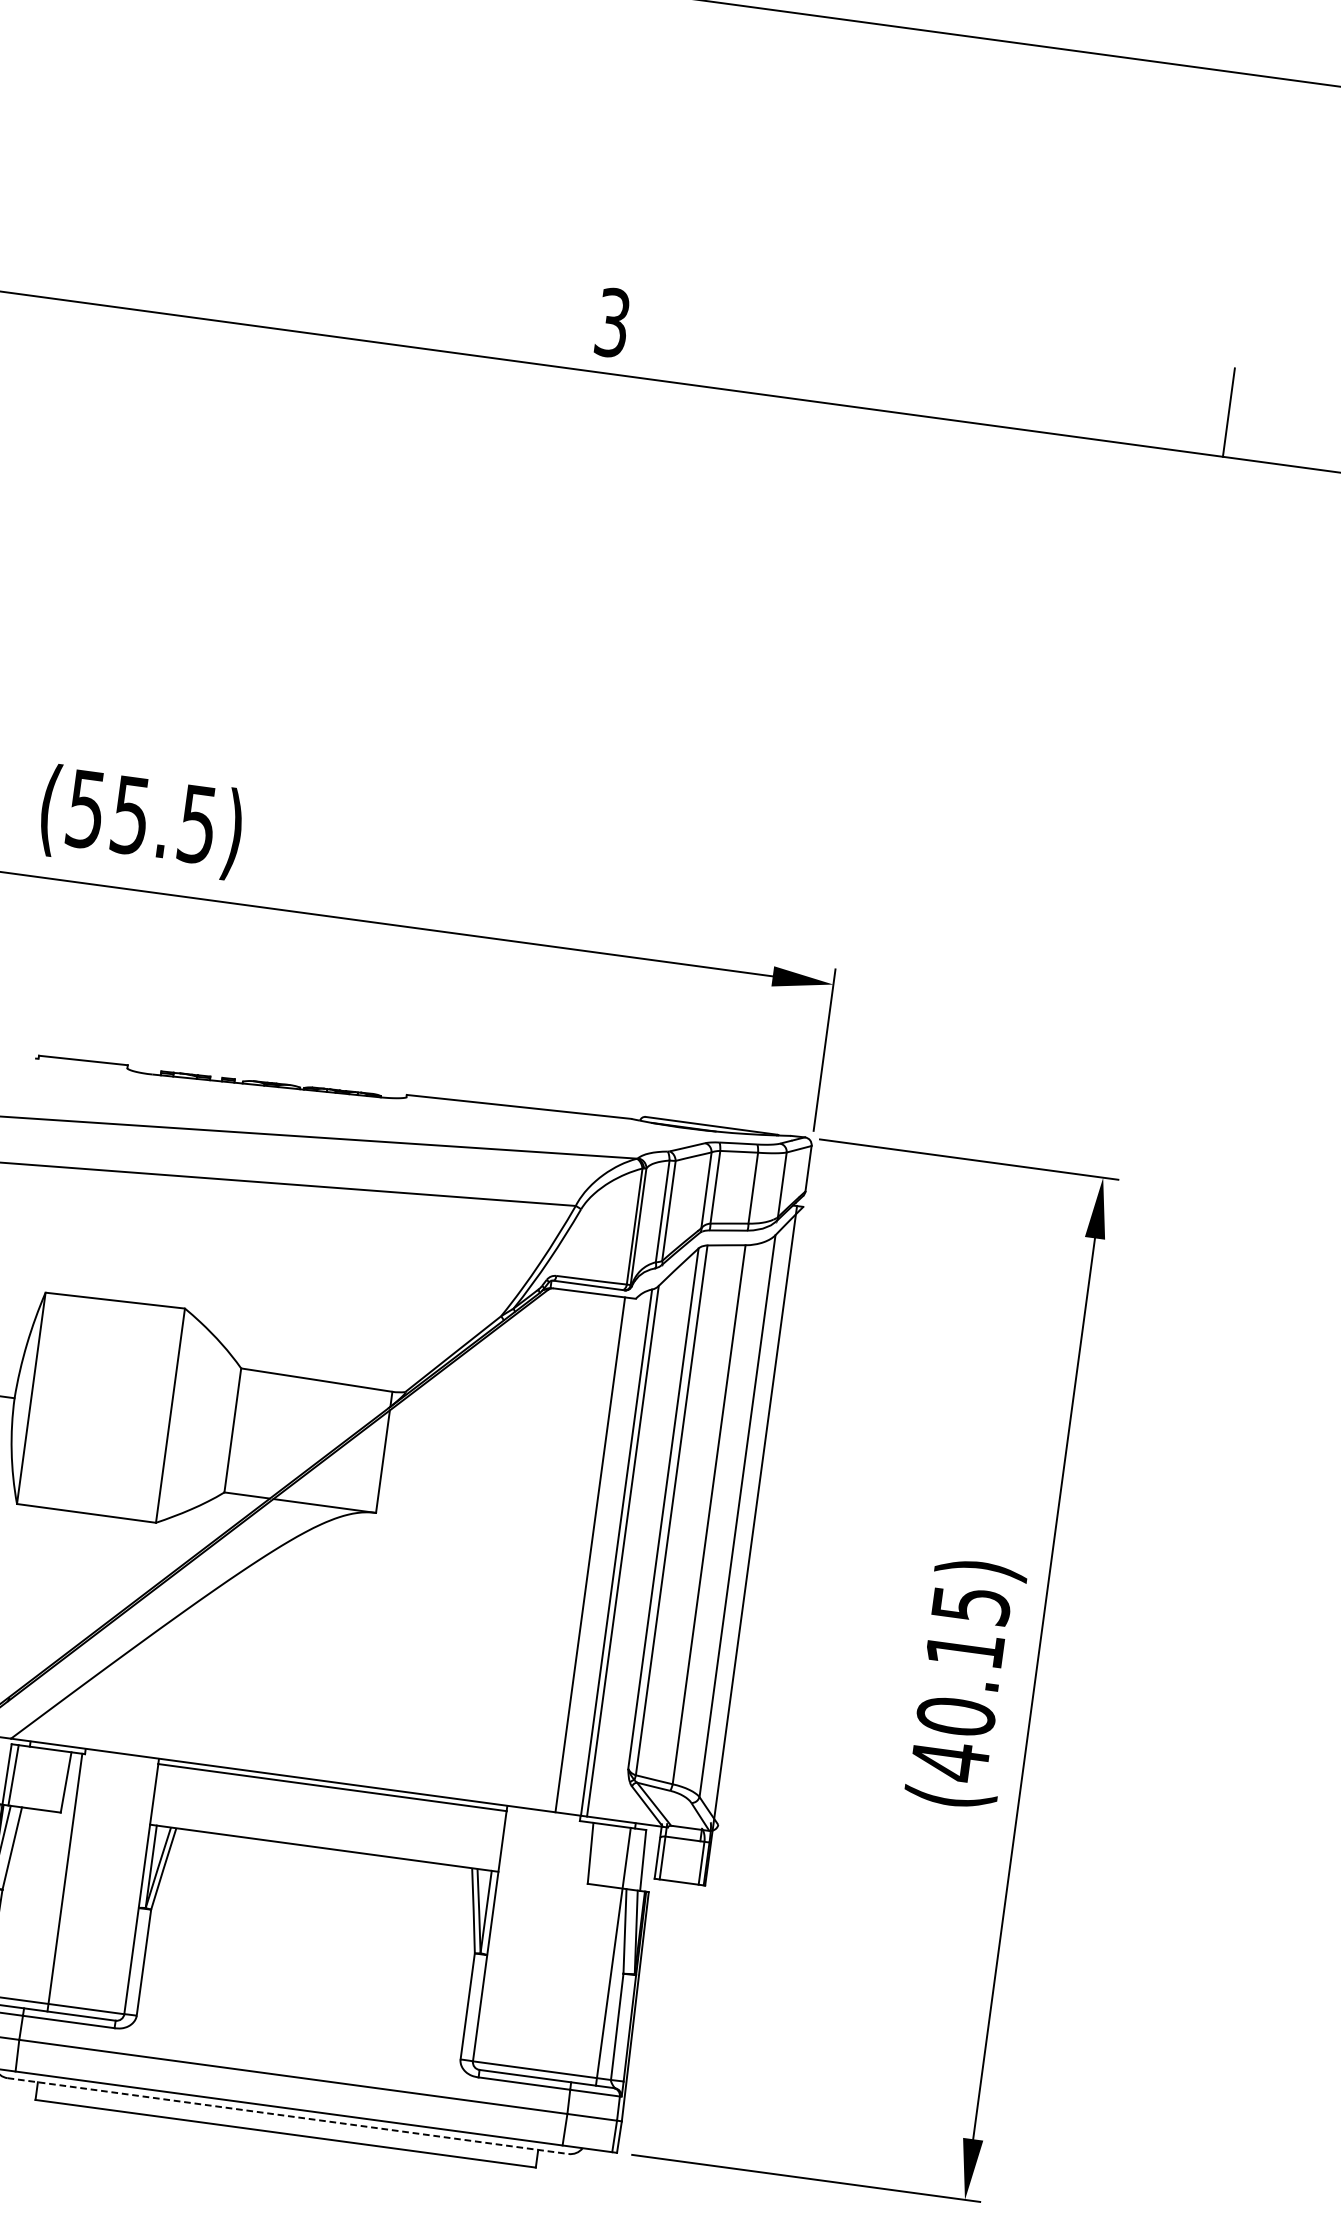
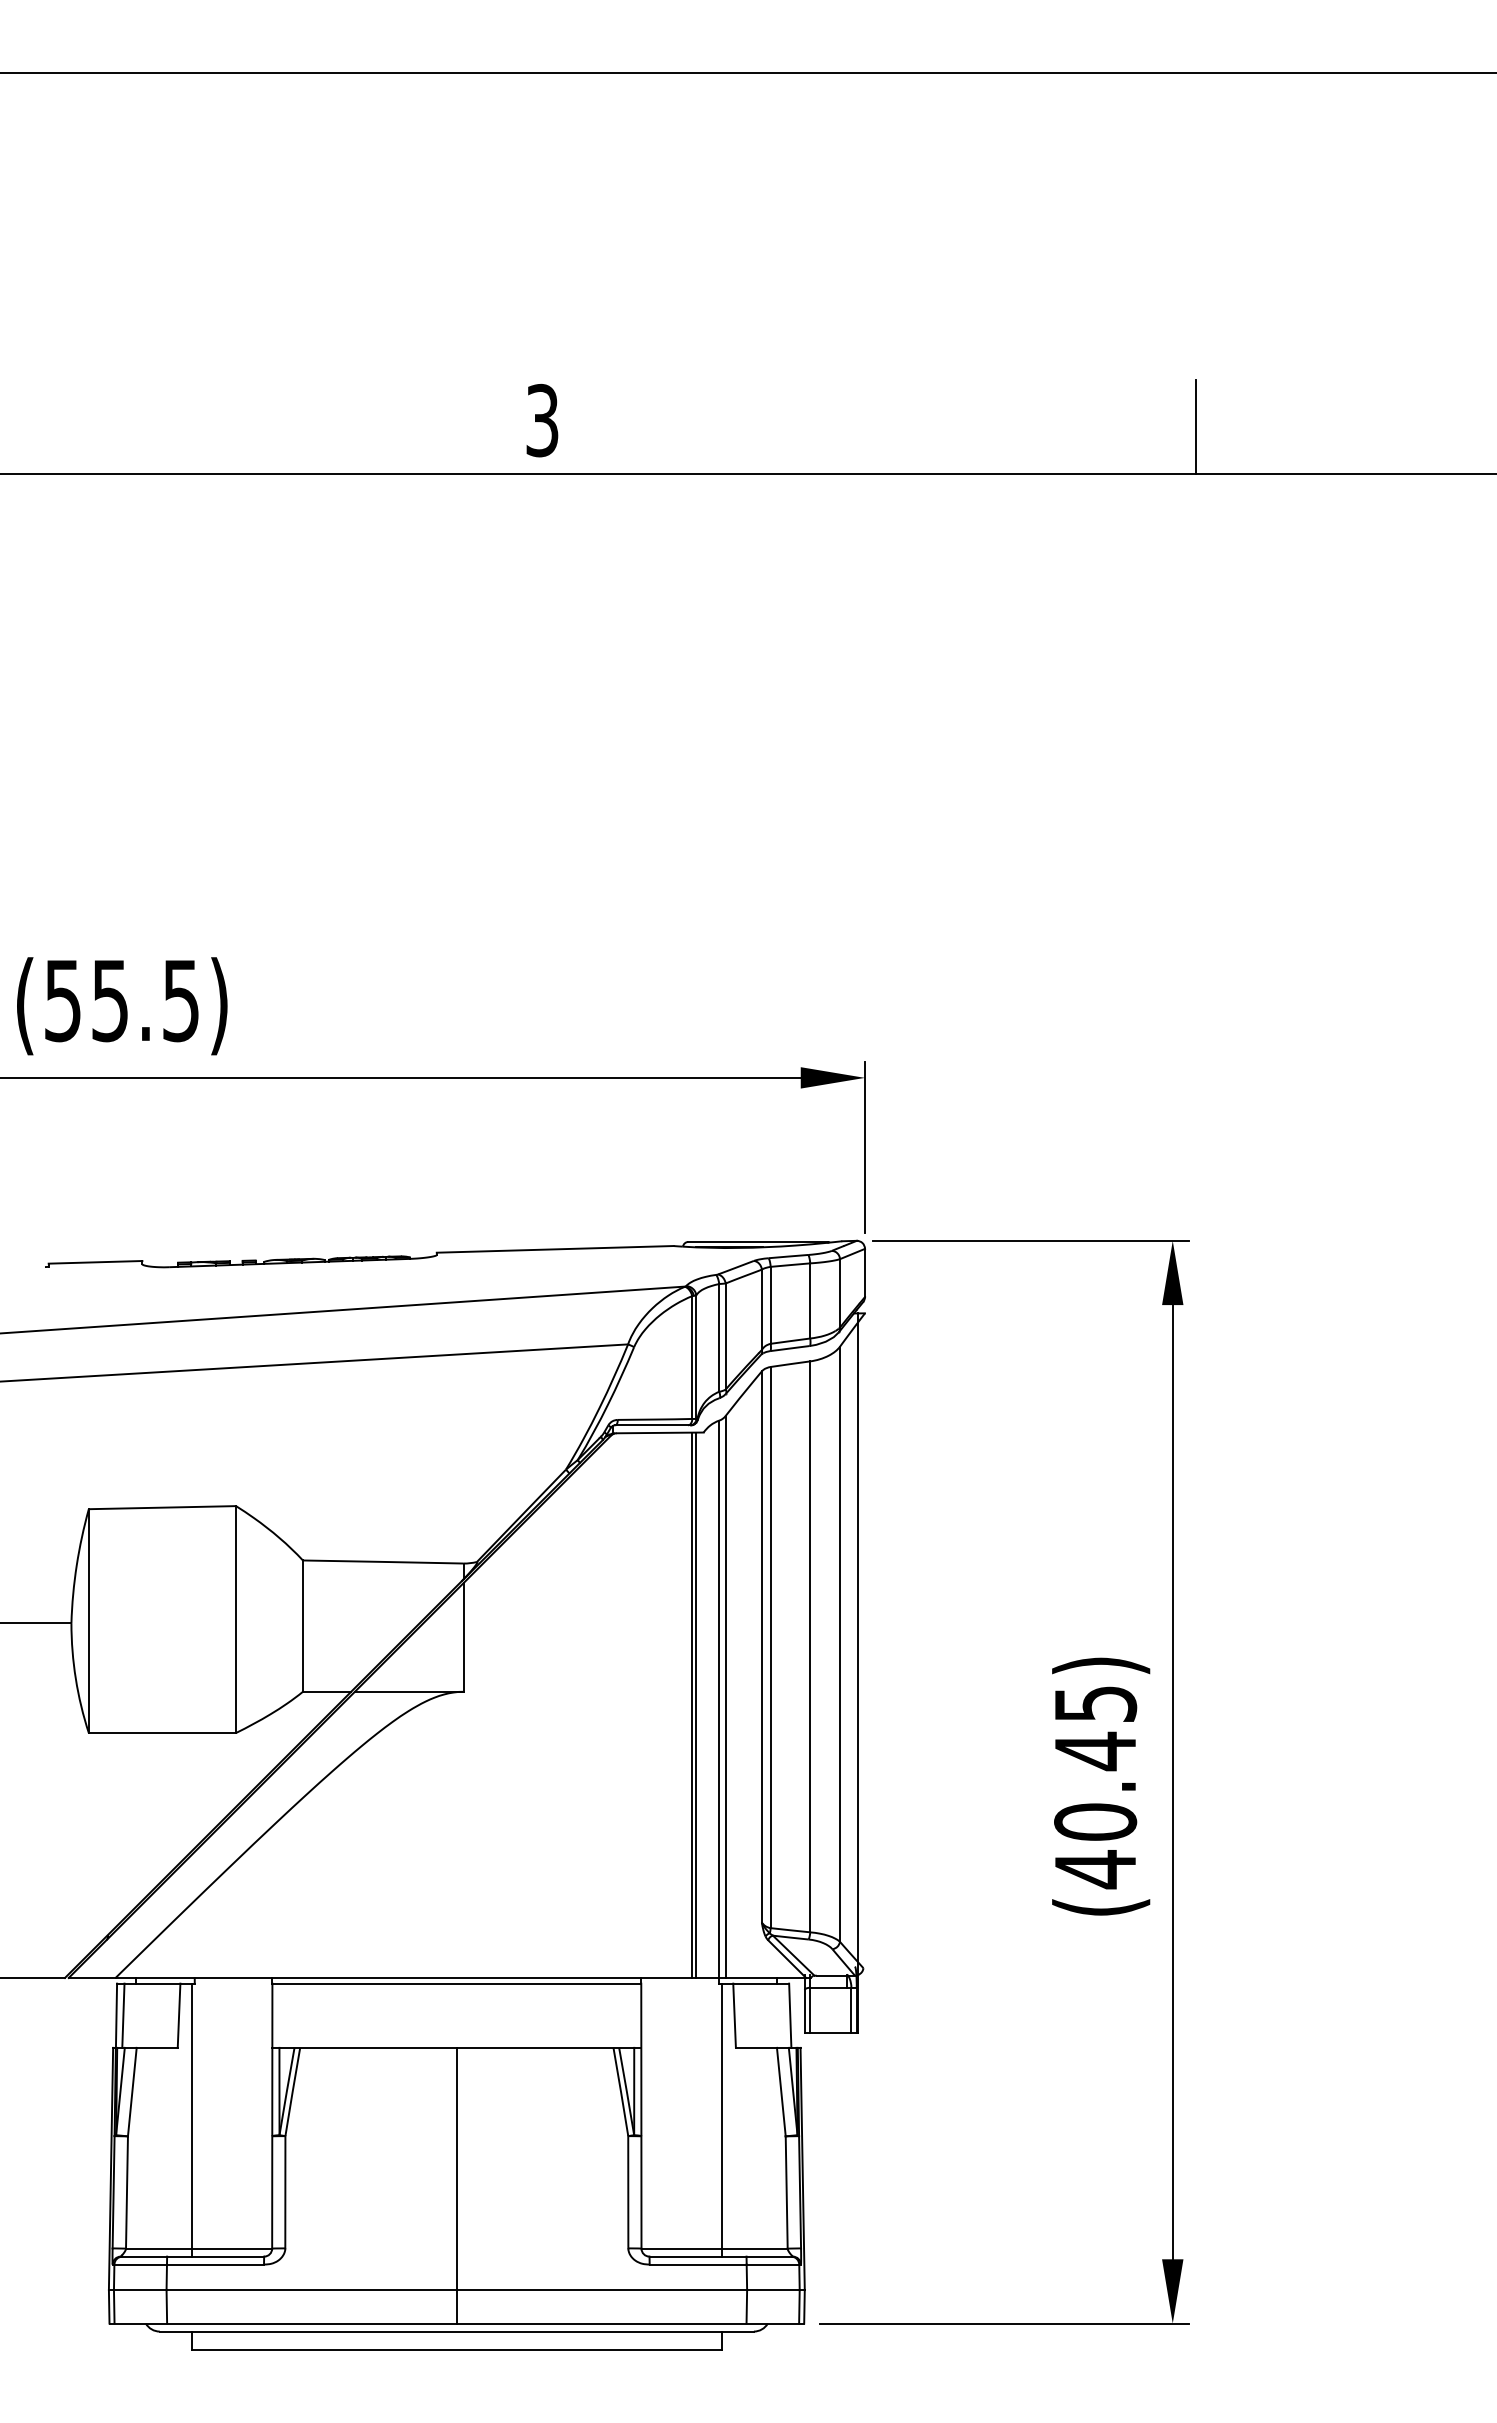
line: (594, 1554) -> (696, 1704), added
text: (965, 1649) -> (1095, 1751), (40.15) -> (40.45)
line: (613, 1956) -> (721, 2119), moved
line: (306, 1978) -> (456, 2185), added
line: (288, 2116) -> (457, 2331), dashed -> solid

